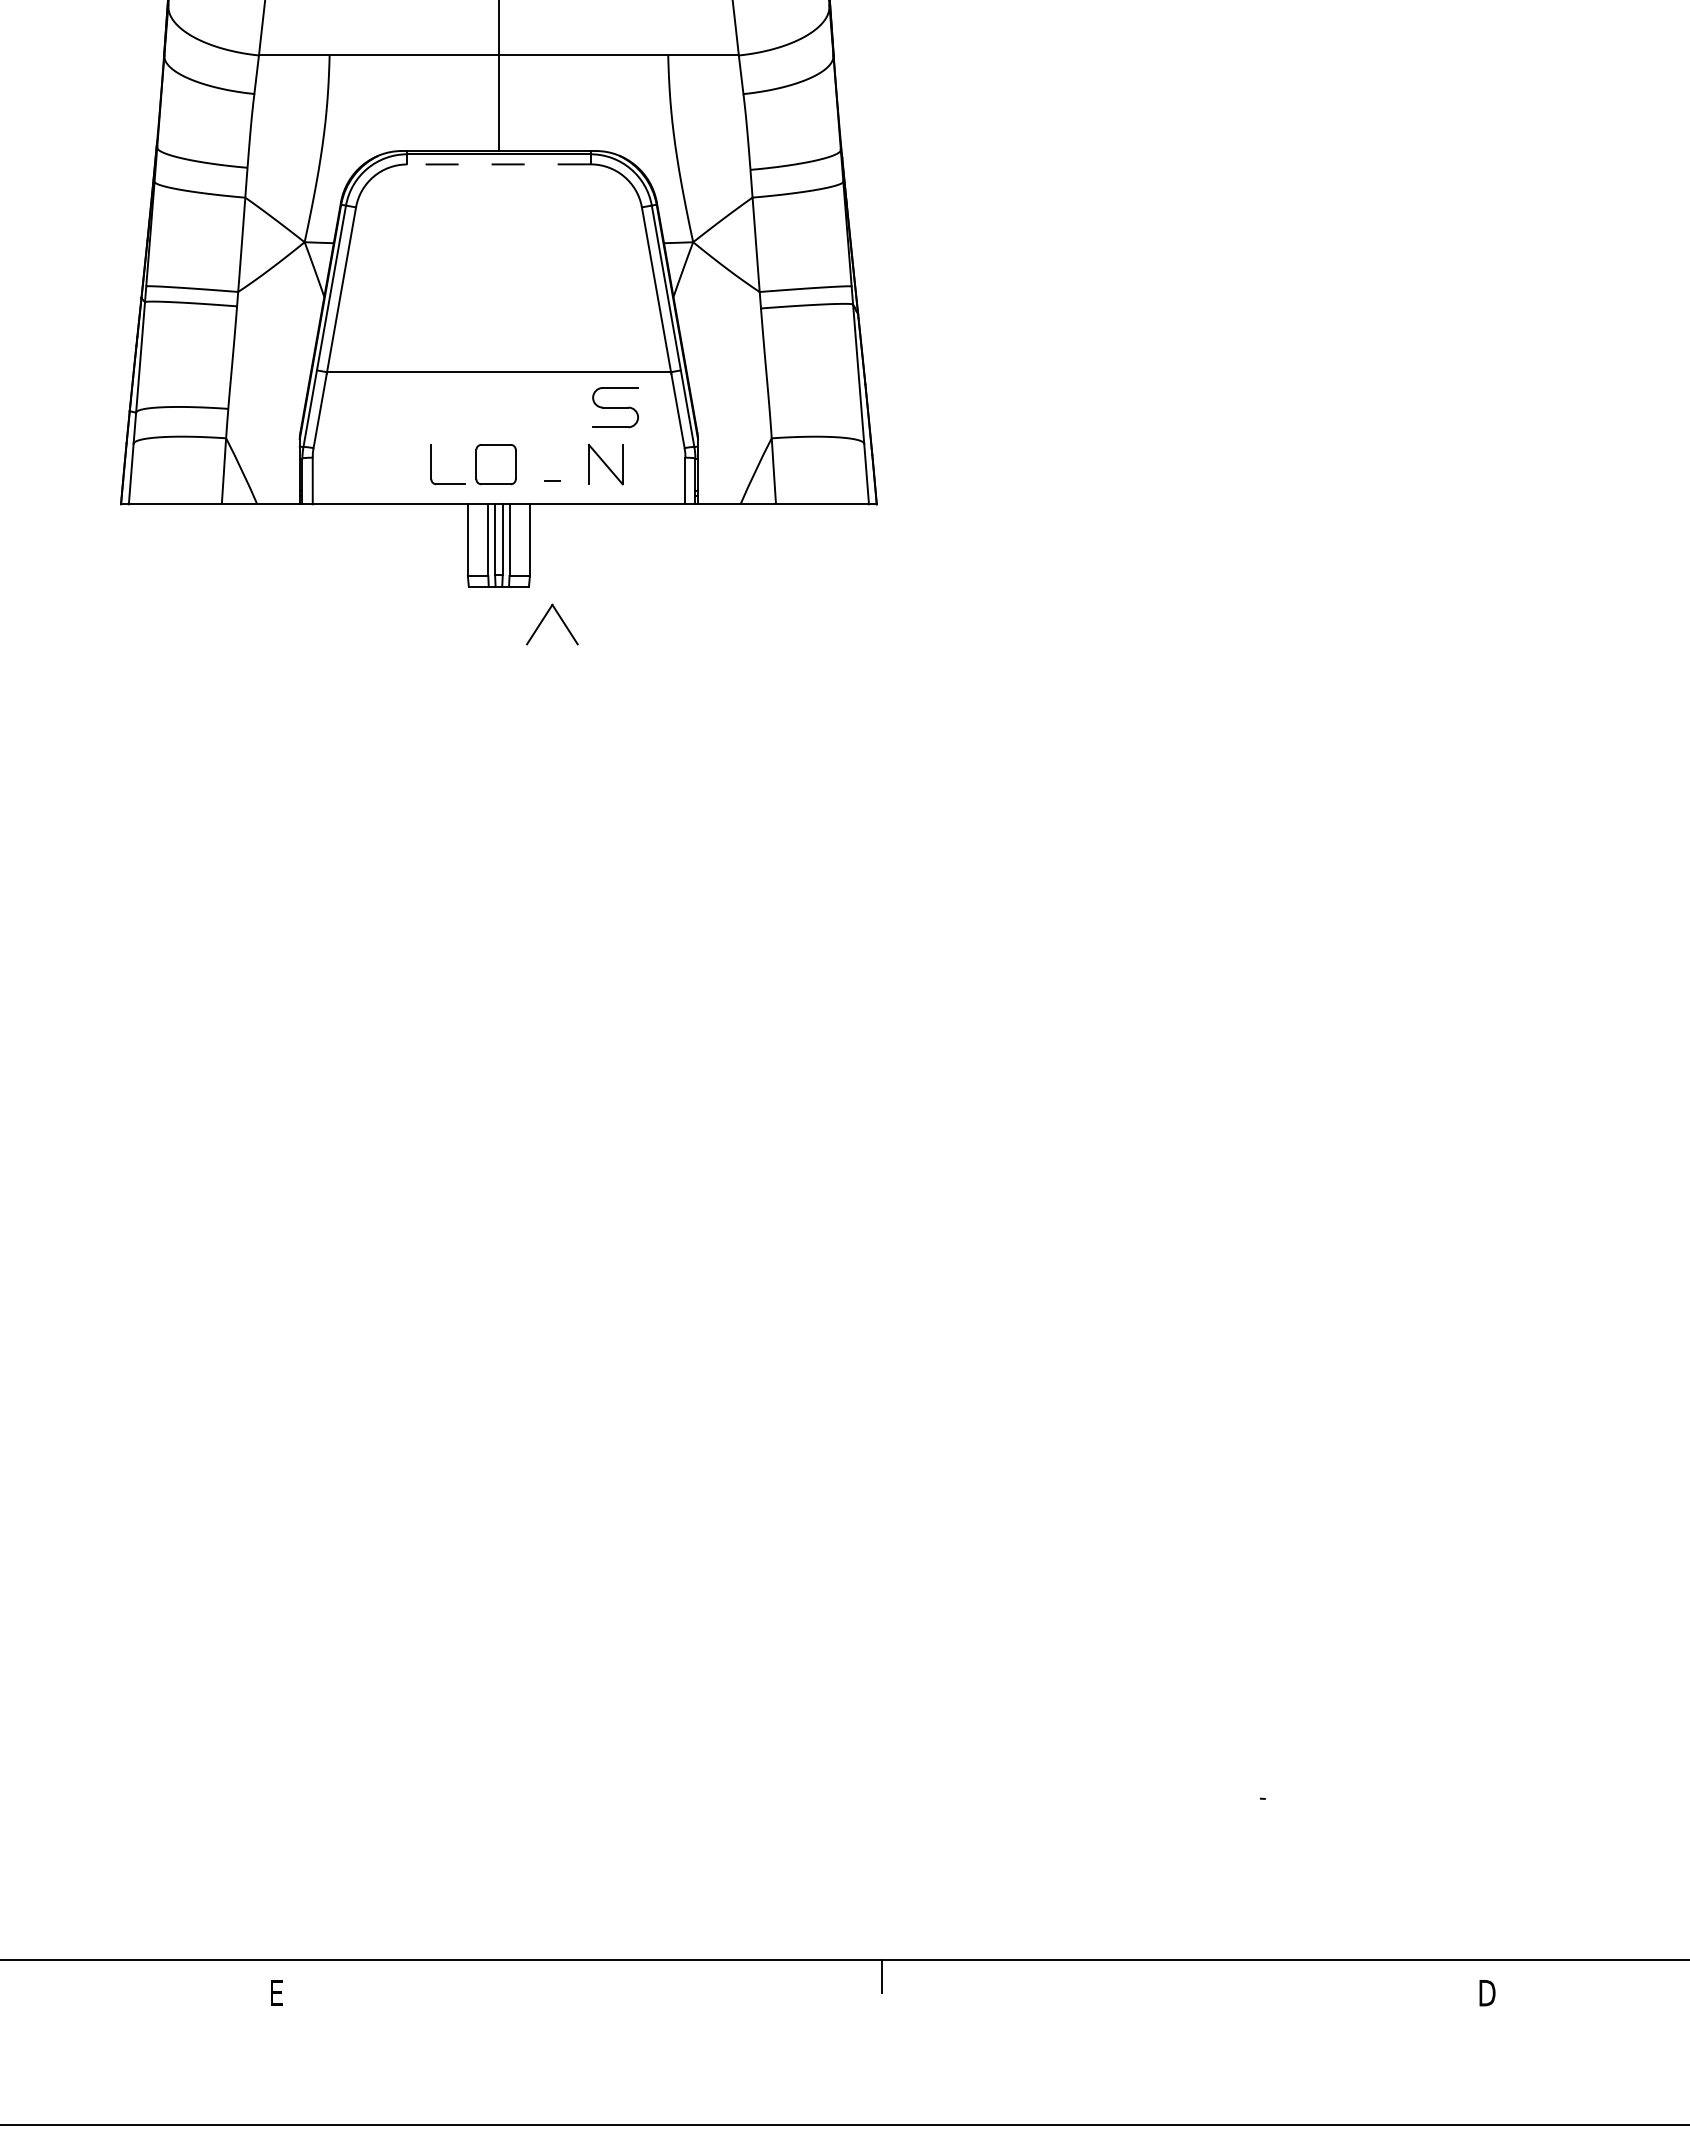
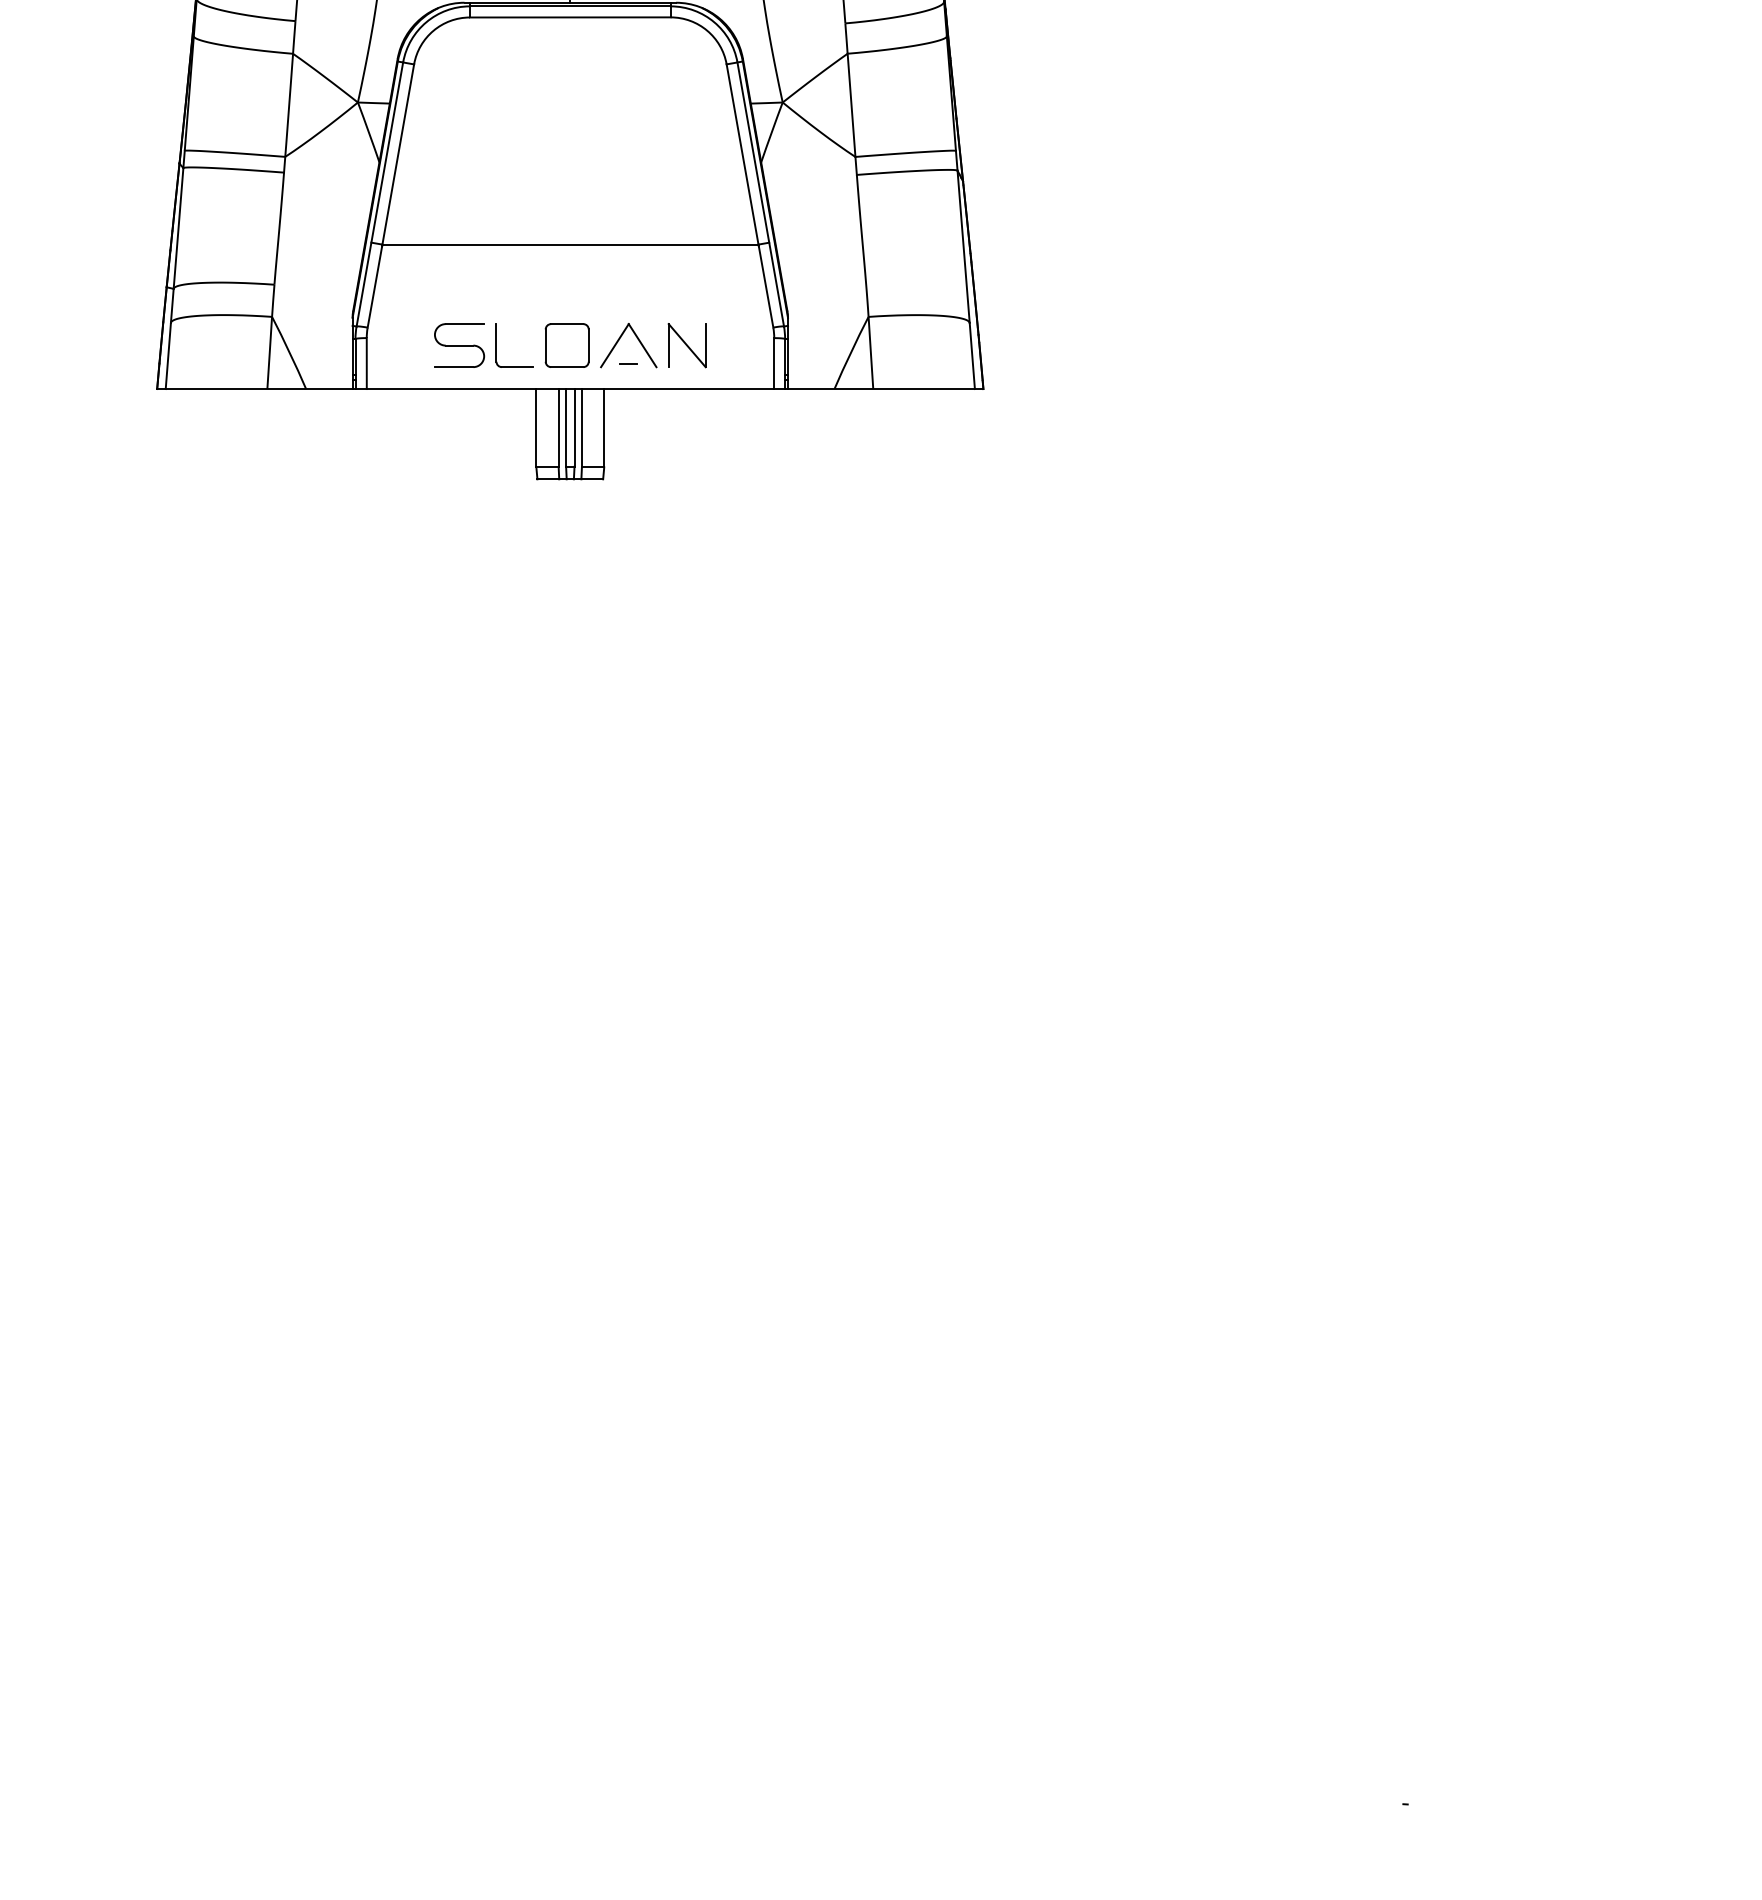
line: (498, 164) -> (569, 17), dashed -> solid
part: (615, 407) -> (459, 345), moved
part: (544, 619) -> (620, 340), moved

